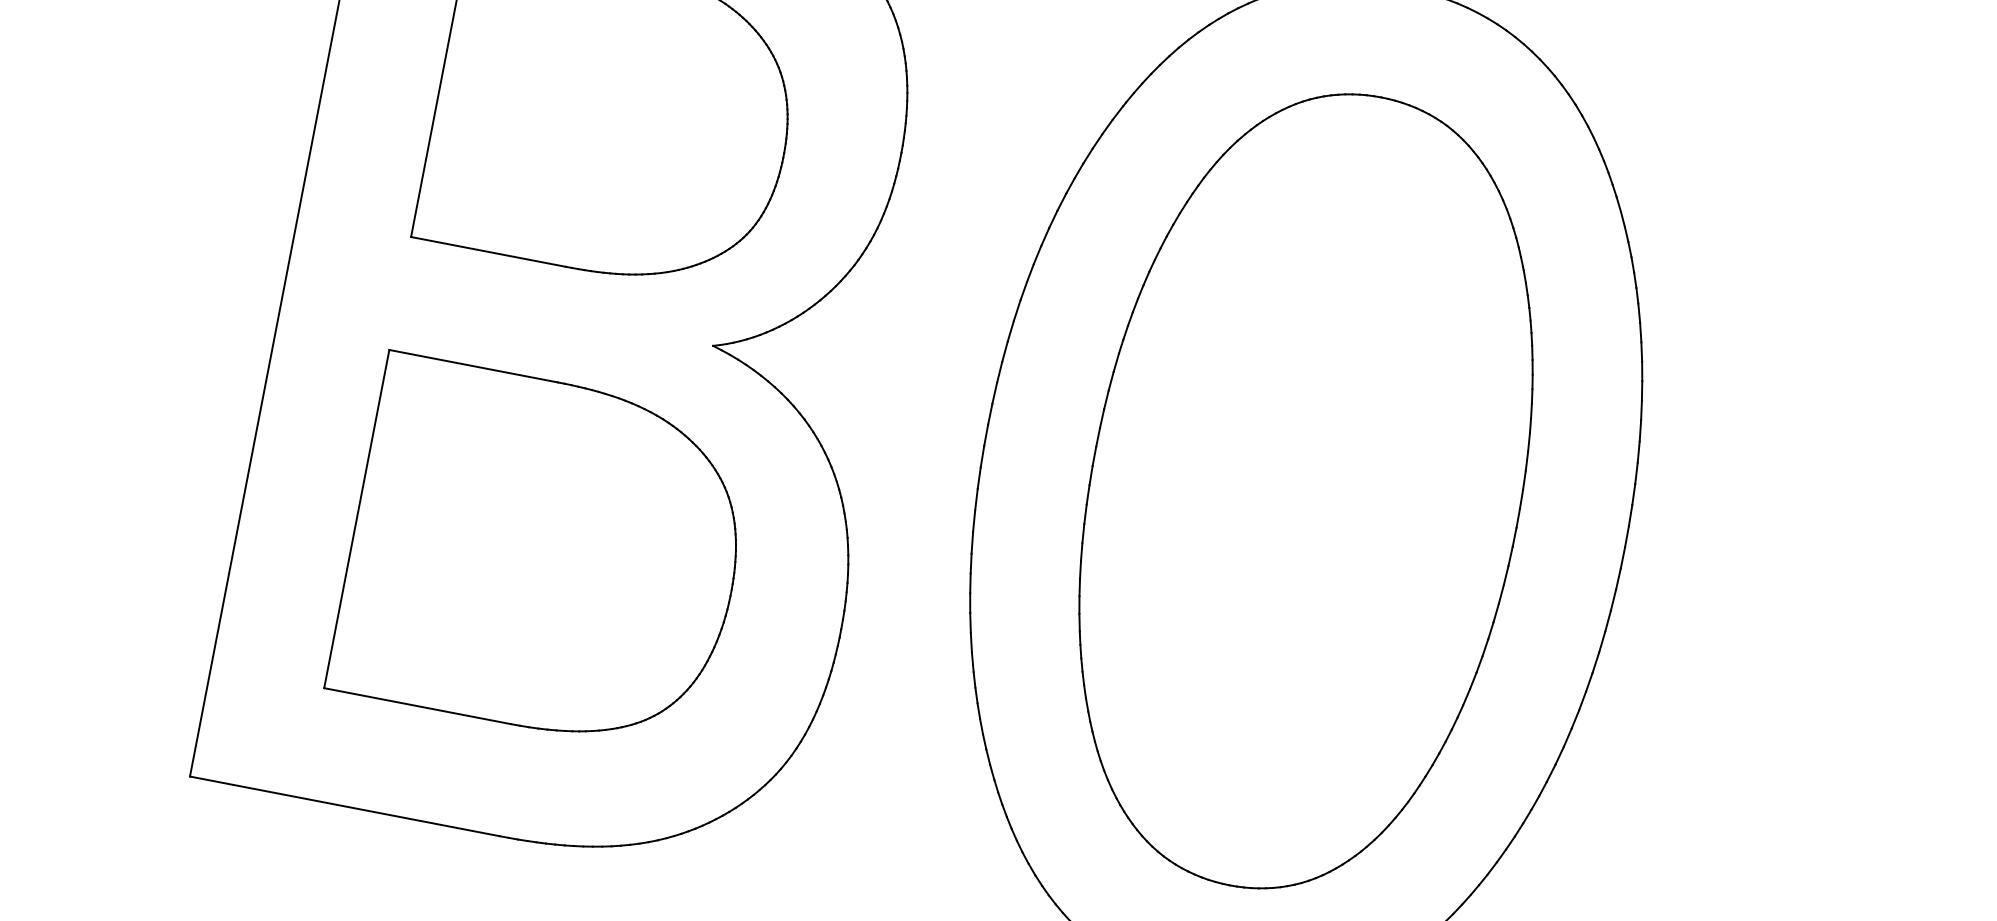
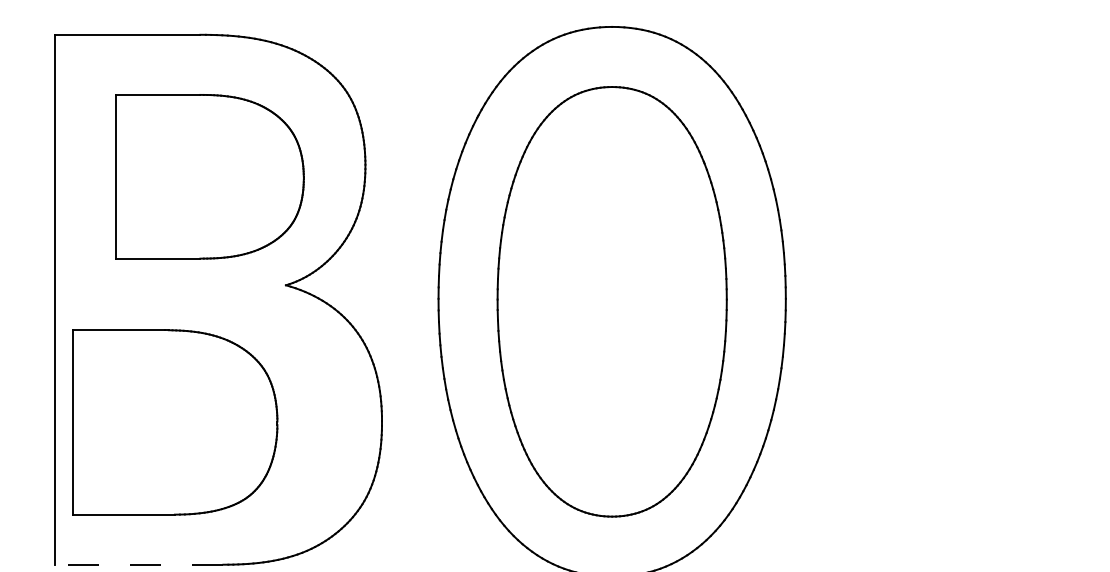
part: (544, 555) -> (175, 422), moved
line: (344, 805) -> (138, 564), solid -> dashed

